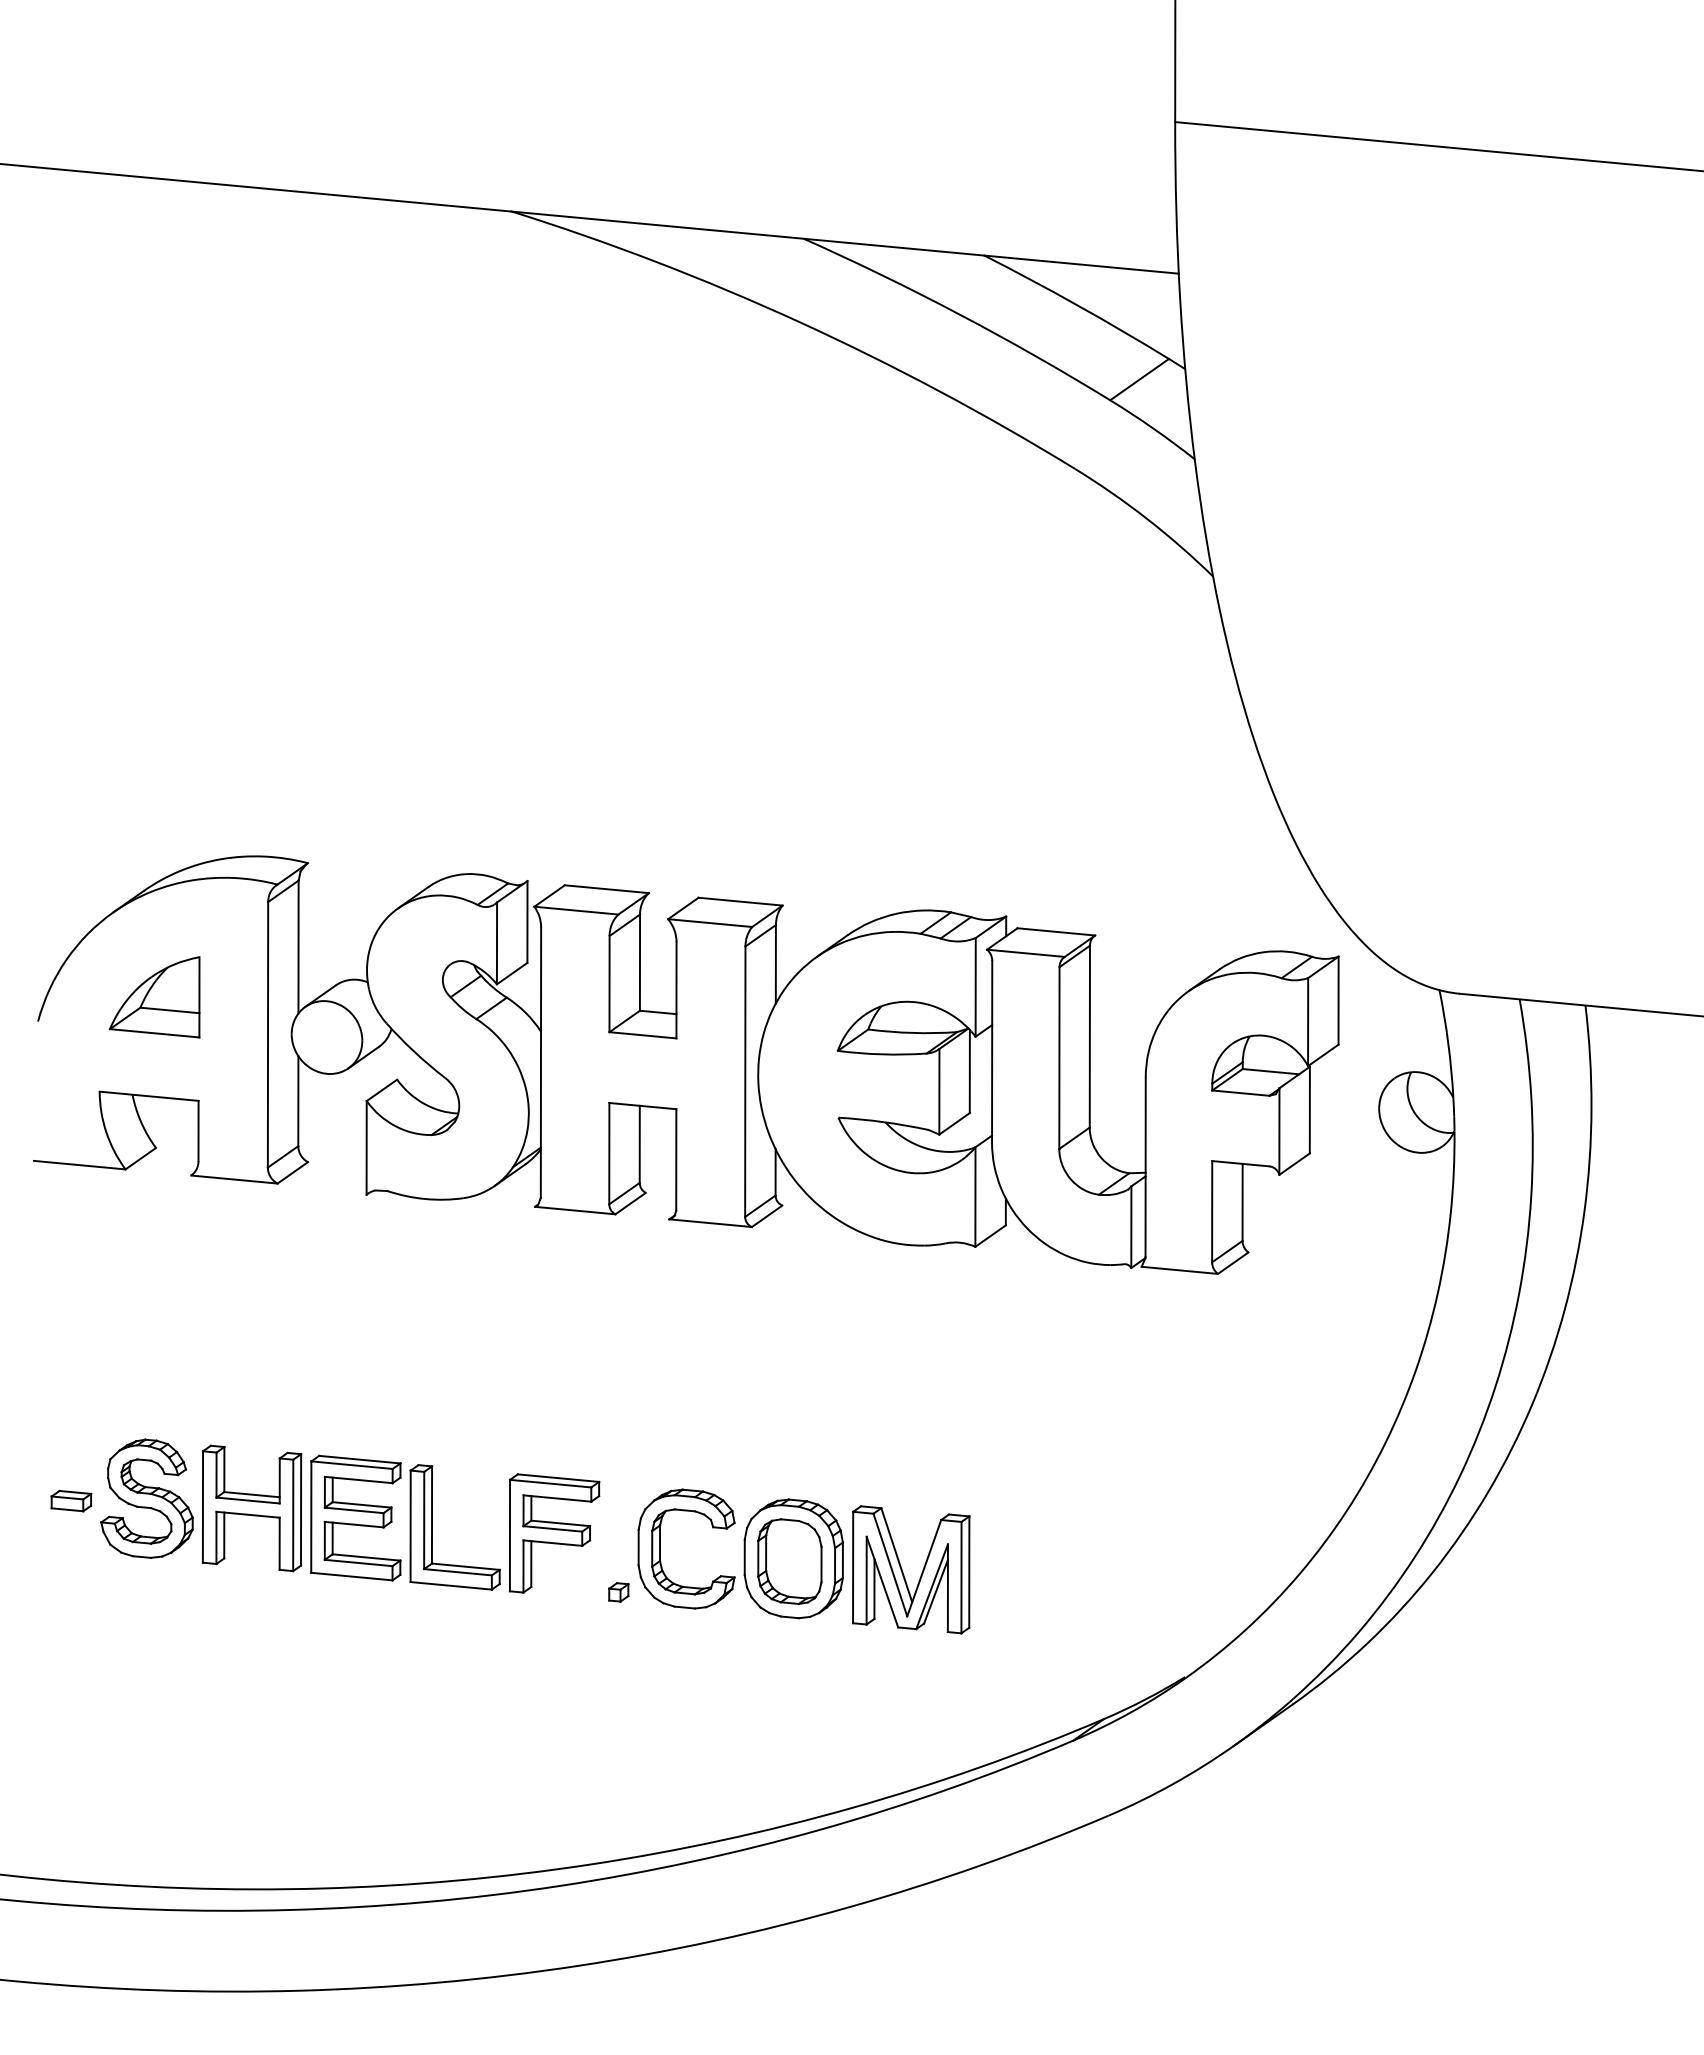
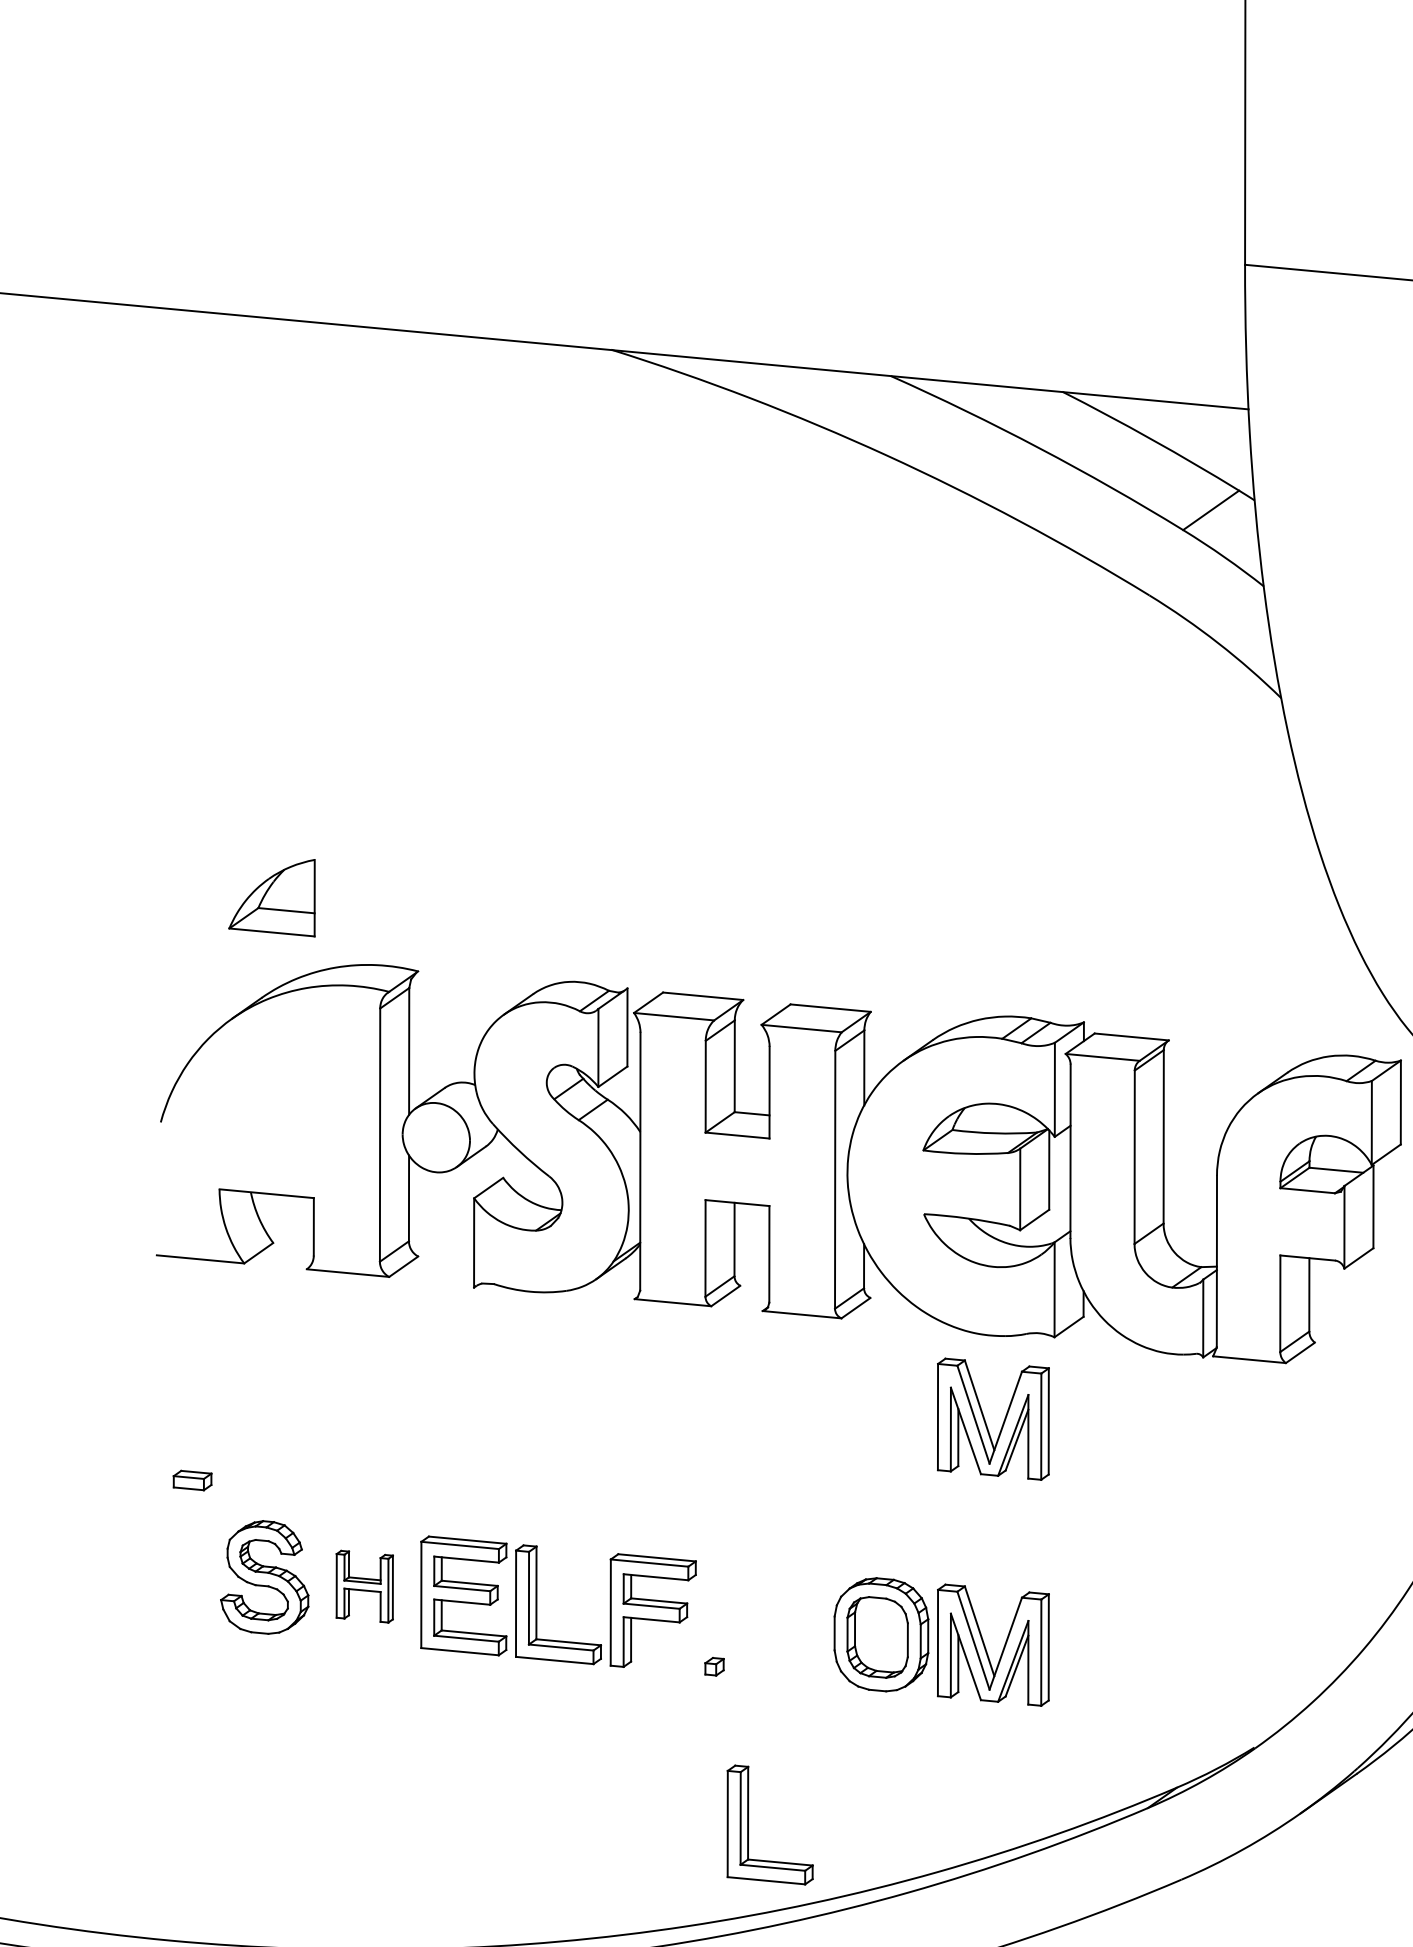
part: (154, 997) -> (271, 898), moved
part: (903, 1334) -> (986, 1420), added
part: (71, 1500) -> (192, 1479), moved
part: (251, 1508) -> (364, 1586), size x0.6
part: (660, 1548) -> (754, 1624), removed
part: (654, 1758) -> (748, 1825), added

